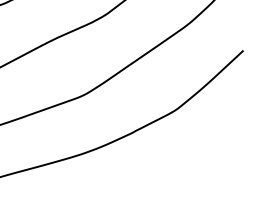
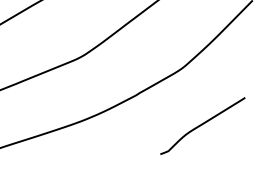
curve: (192, 163) -> (202, 125), added

